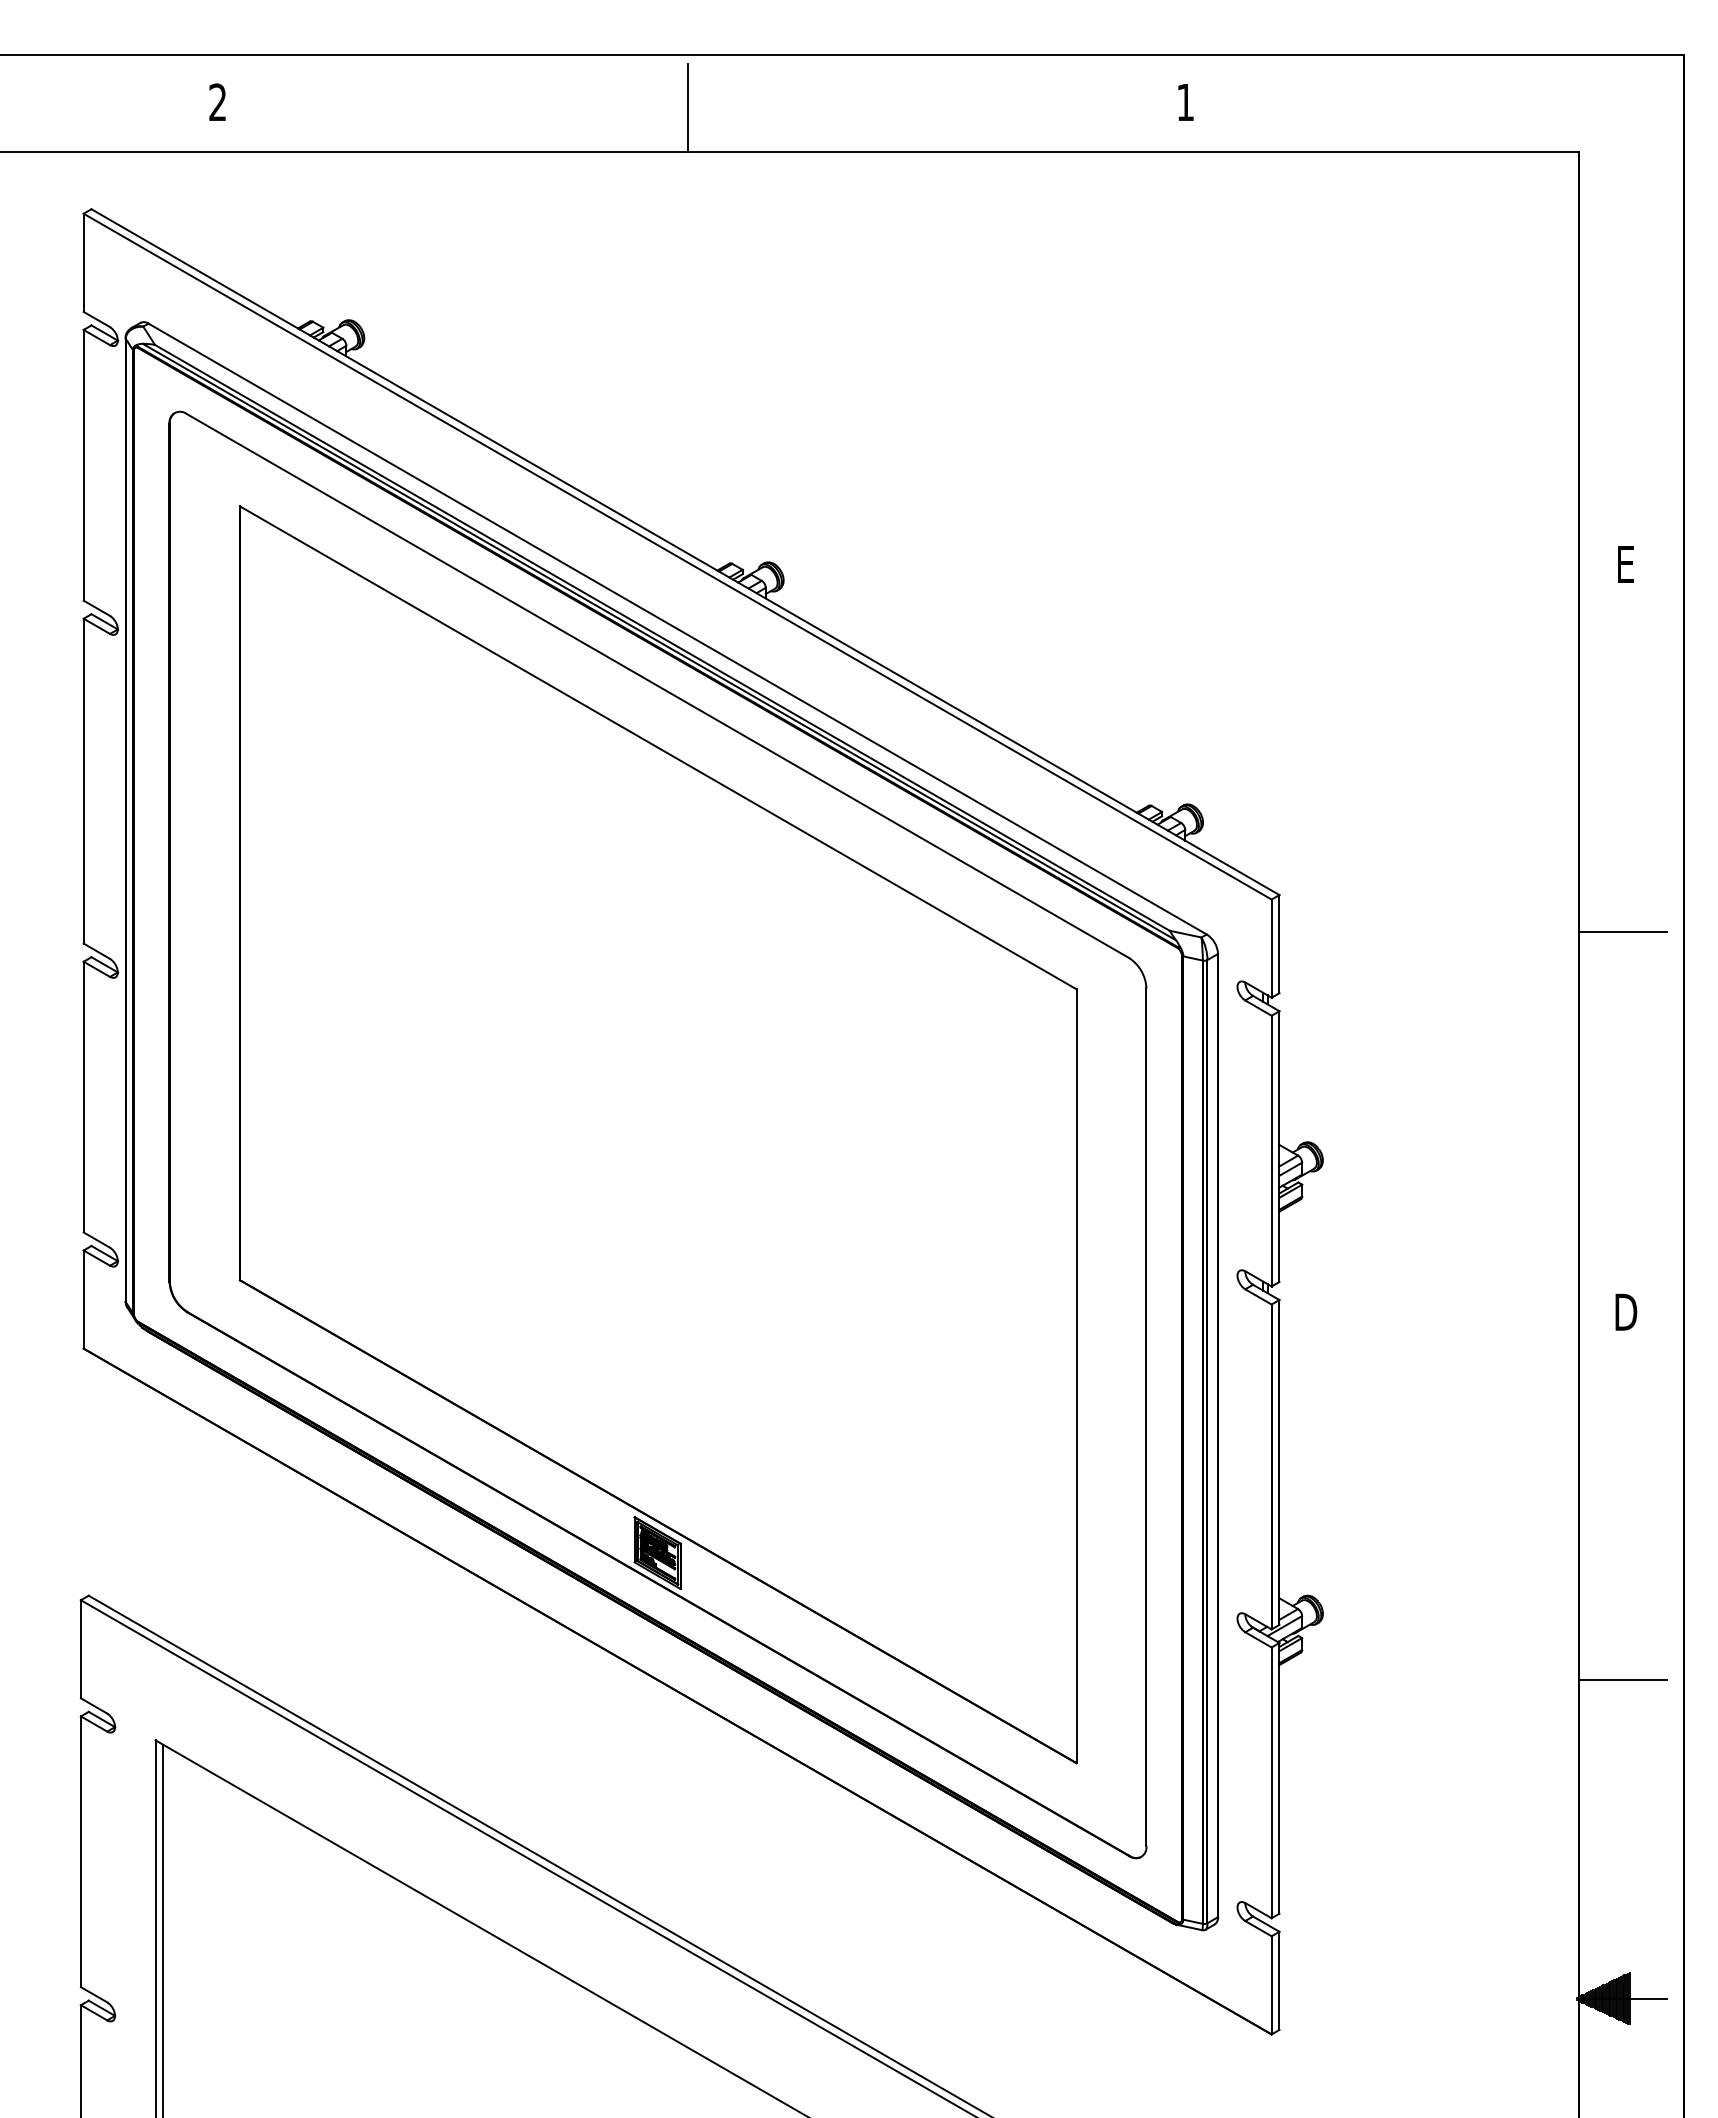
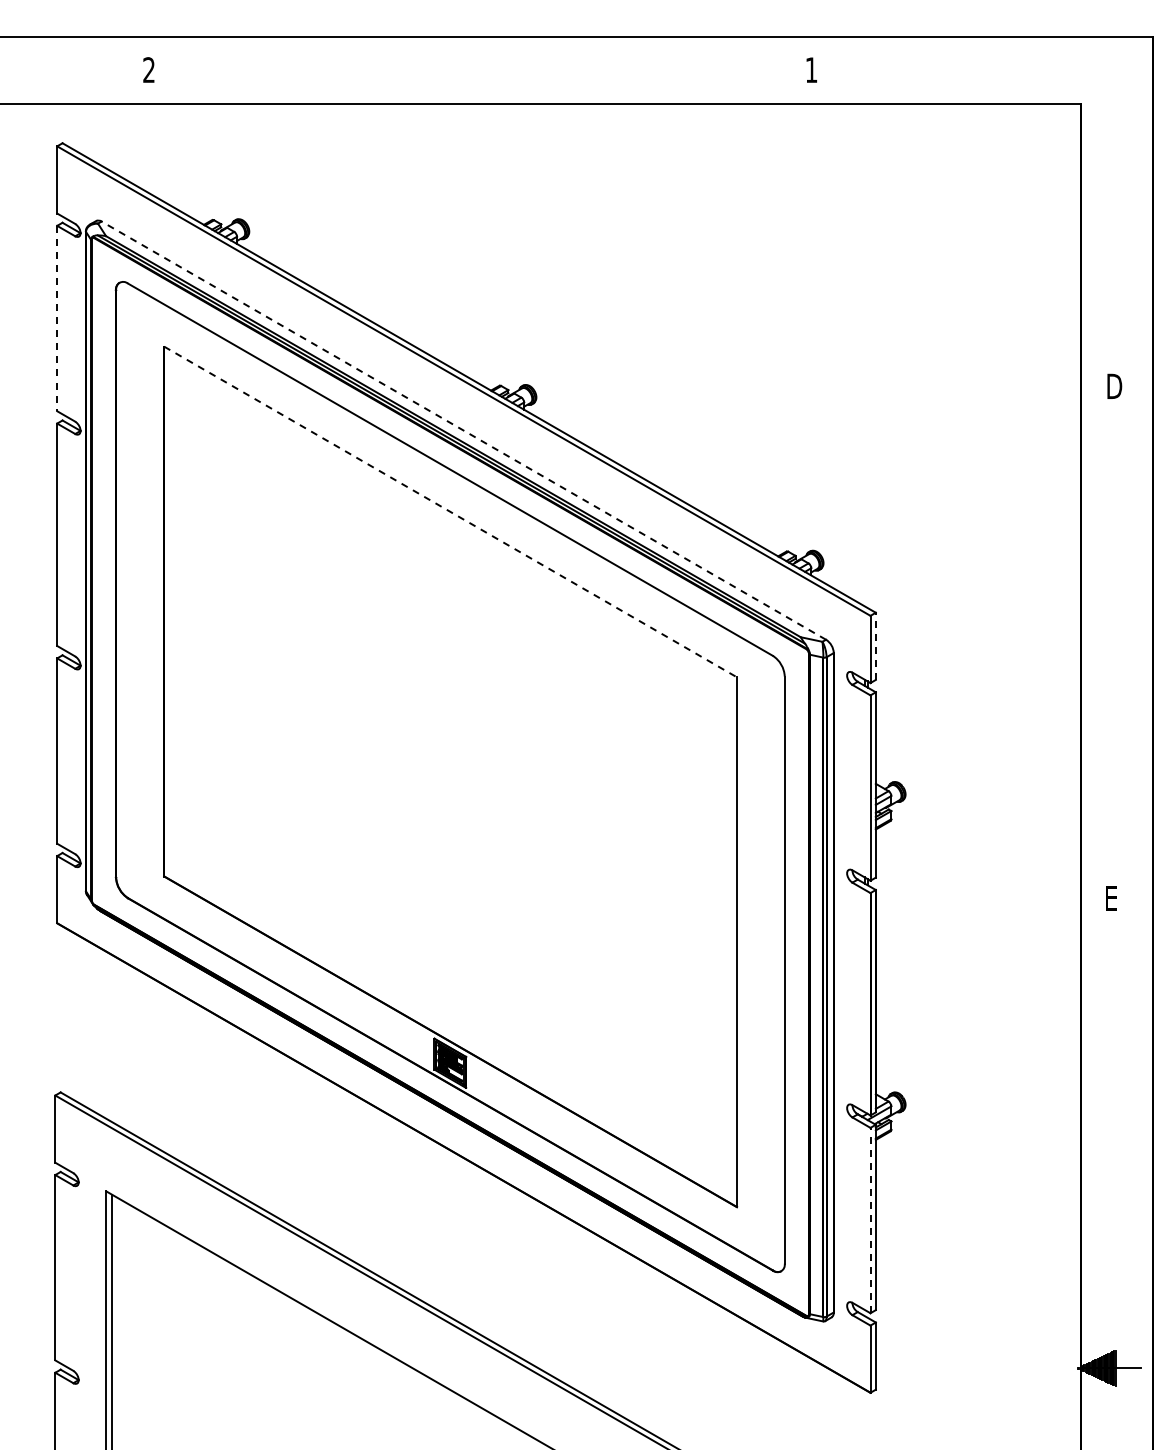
line: (687, 107) -> (470, 73), removed
line: (84, 465) -> (57, 318), solid -> dashed
text: (1628, 563) -> (1114, 385), E -> D
line: (677, 628) -> (463, 430), solid -> dashed
line: (658, 747) -> (450, 511), solid -> dashed
line: (1622, 932) -> (1110, 638), removed
line: (1278, 944) -> (875, 646), solid -> dashed
text: (1626, 1310) -> (1113, 897), D -> E
line: (1622, 1680) -> (1110, 1150), removed
line: (1271, 1782) -> (870, 1220), solid -> dashed

